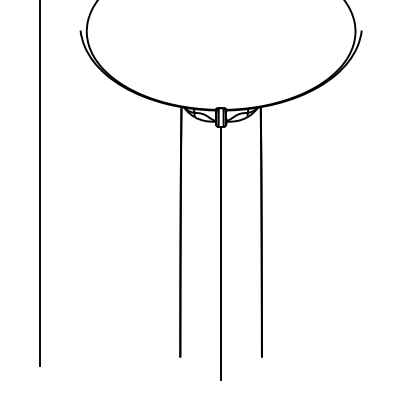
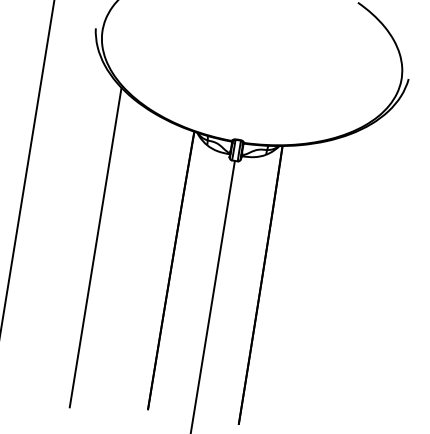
line: (111, 222) -> (95, 247), added

